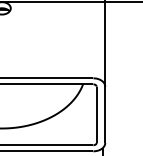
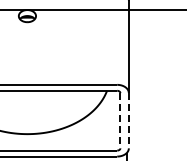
line: (96, 114) -> (120, 120), solid -> dashed
line: (104, 114) -> (128, 120), solid -> dashed

